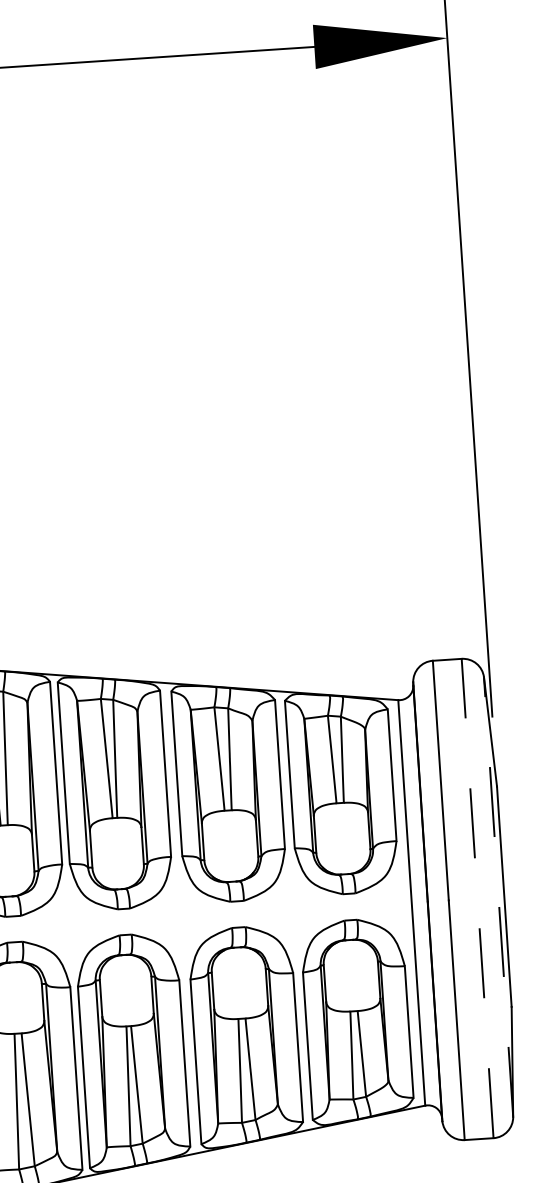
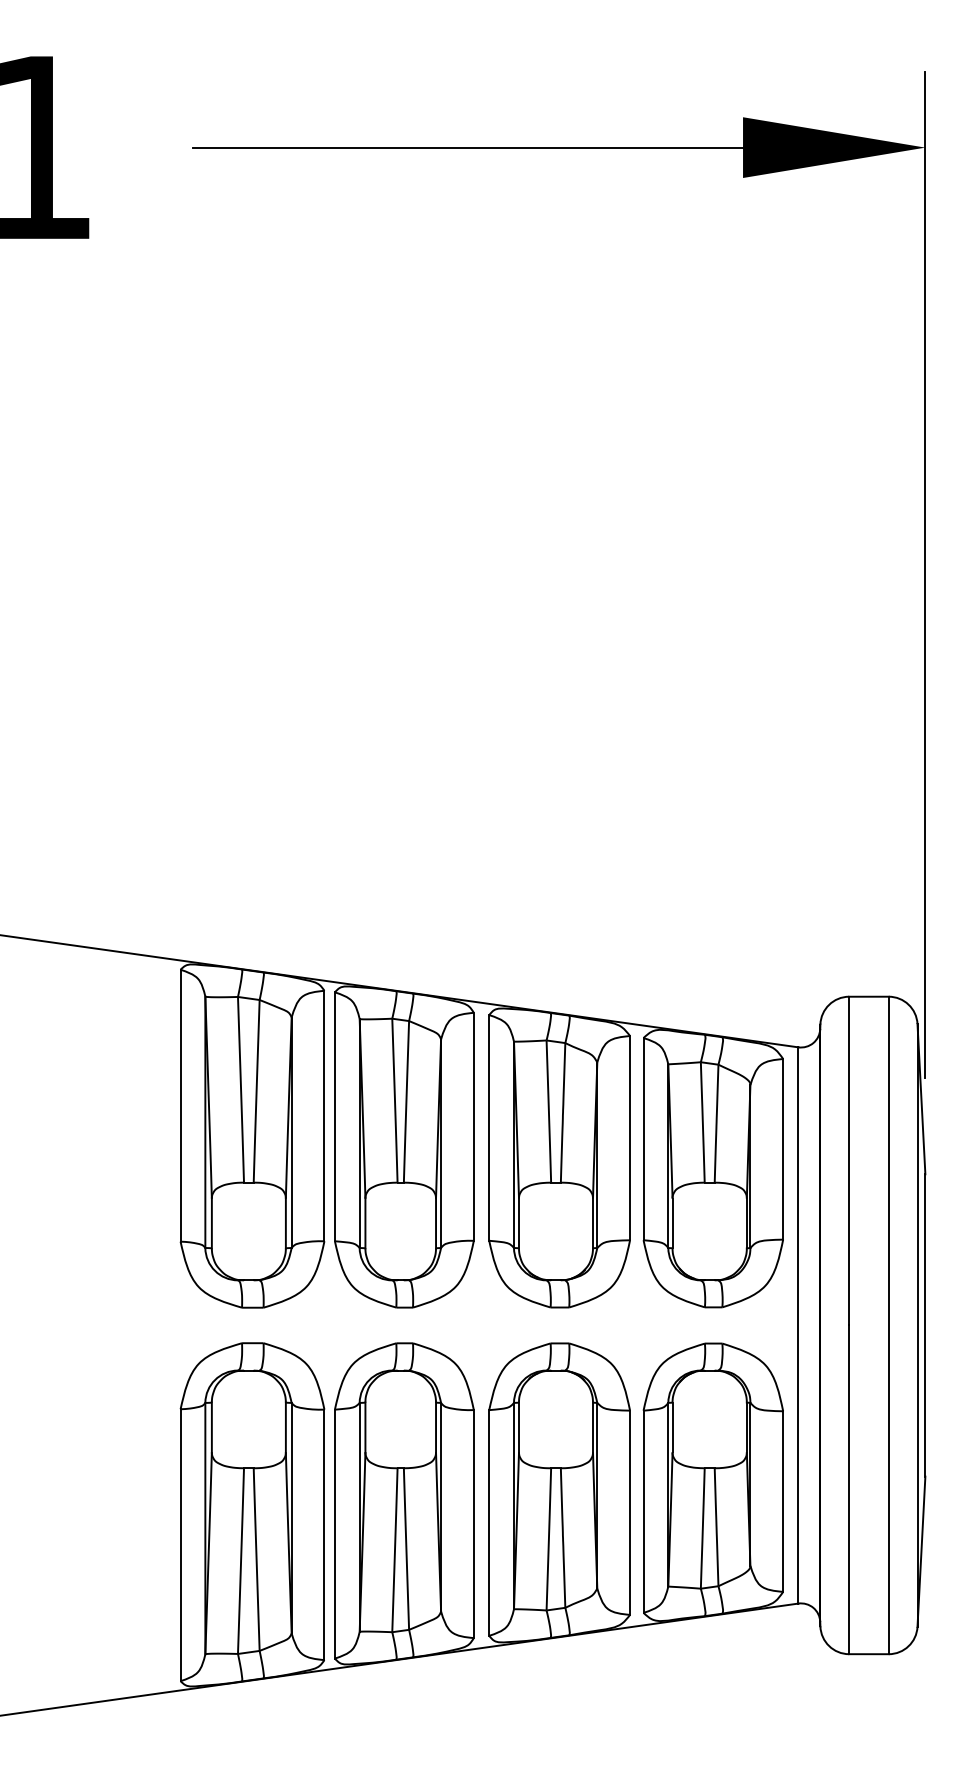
line: (498, 896) -> (917, 1324), dashed -> solid
line: (477, 898) -> (888, 1325), dashed -> solid

